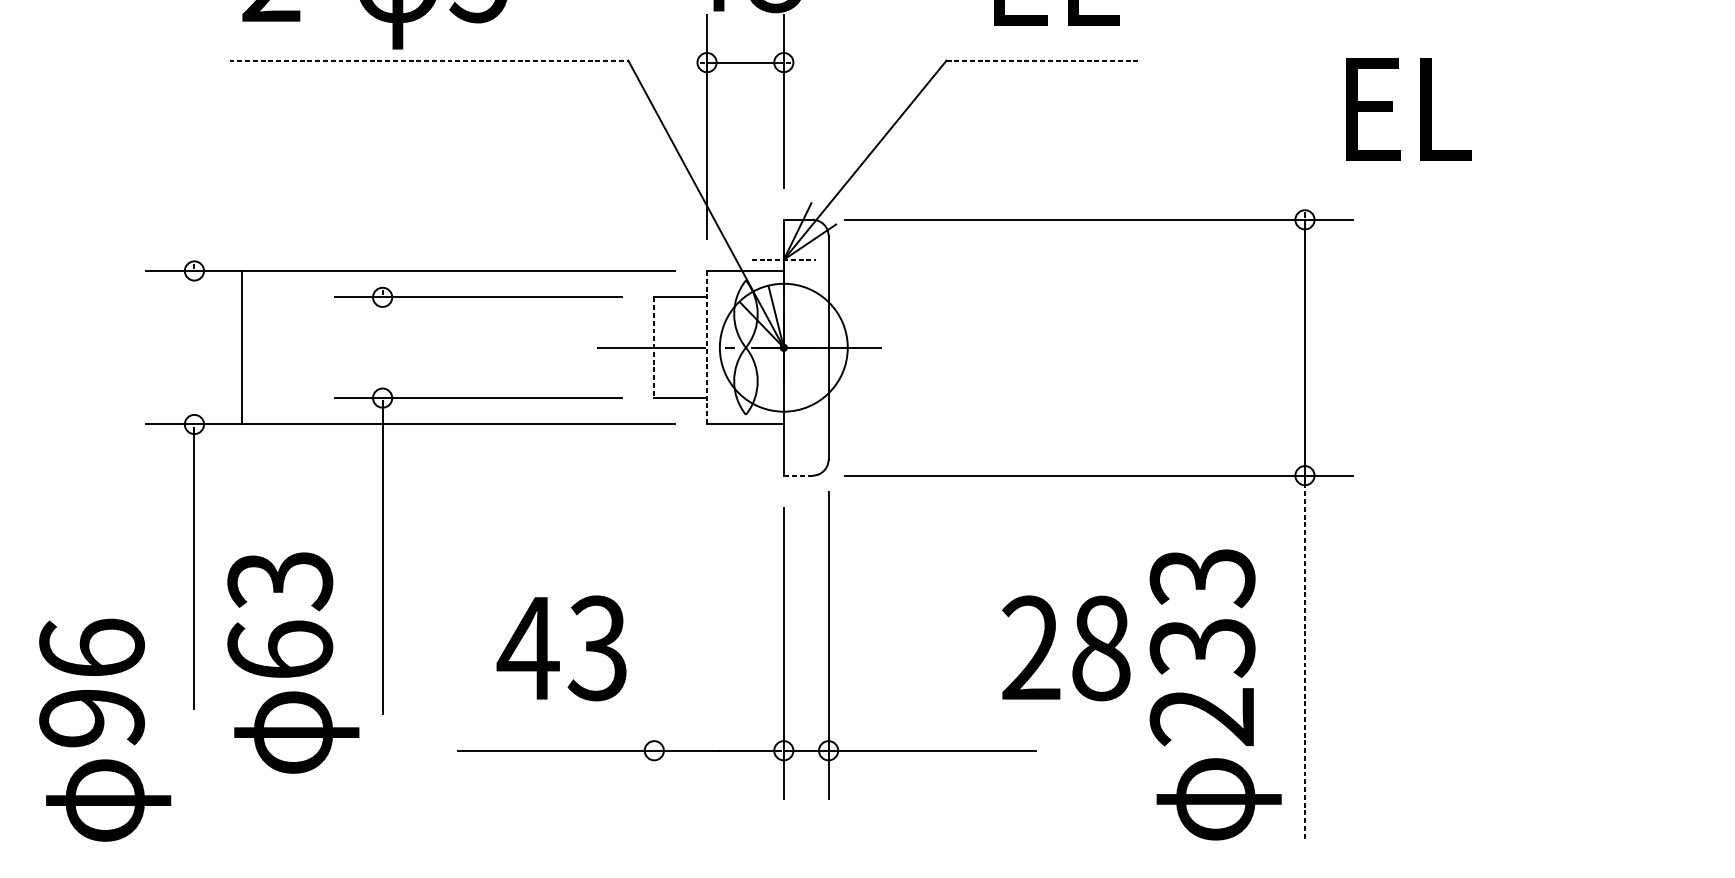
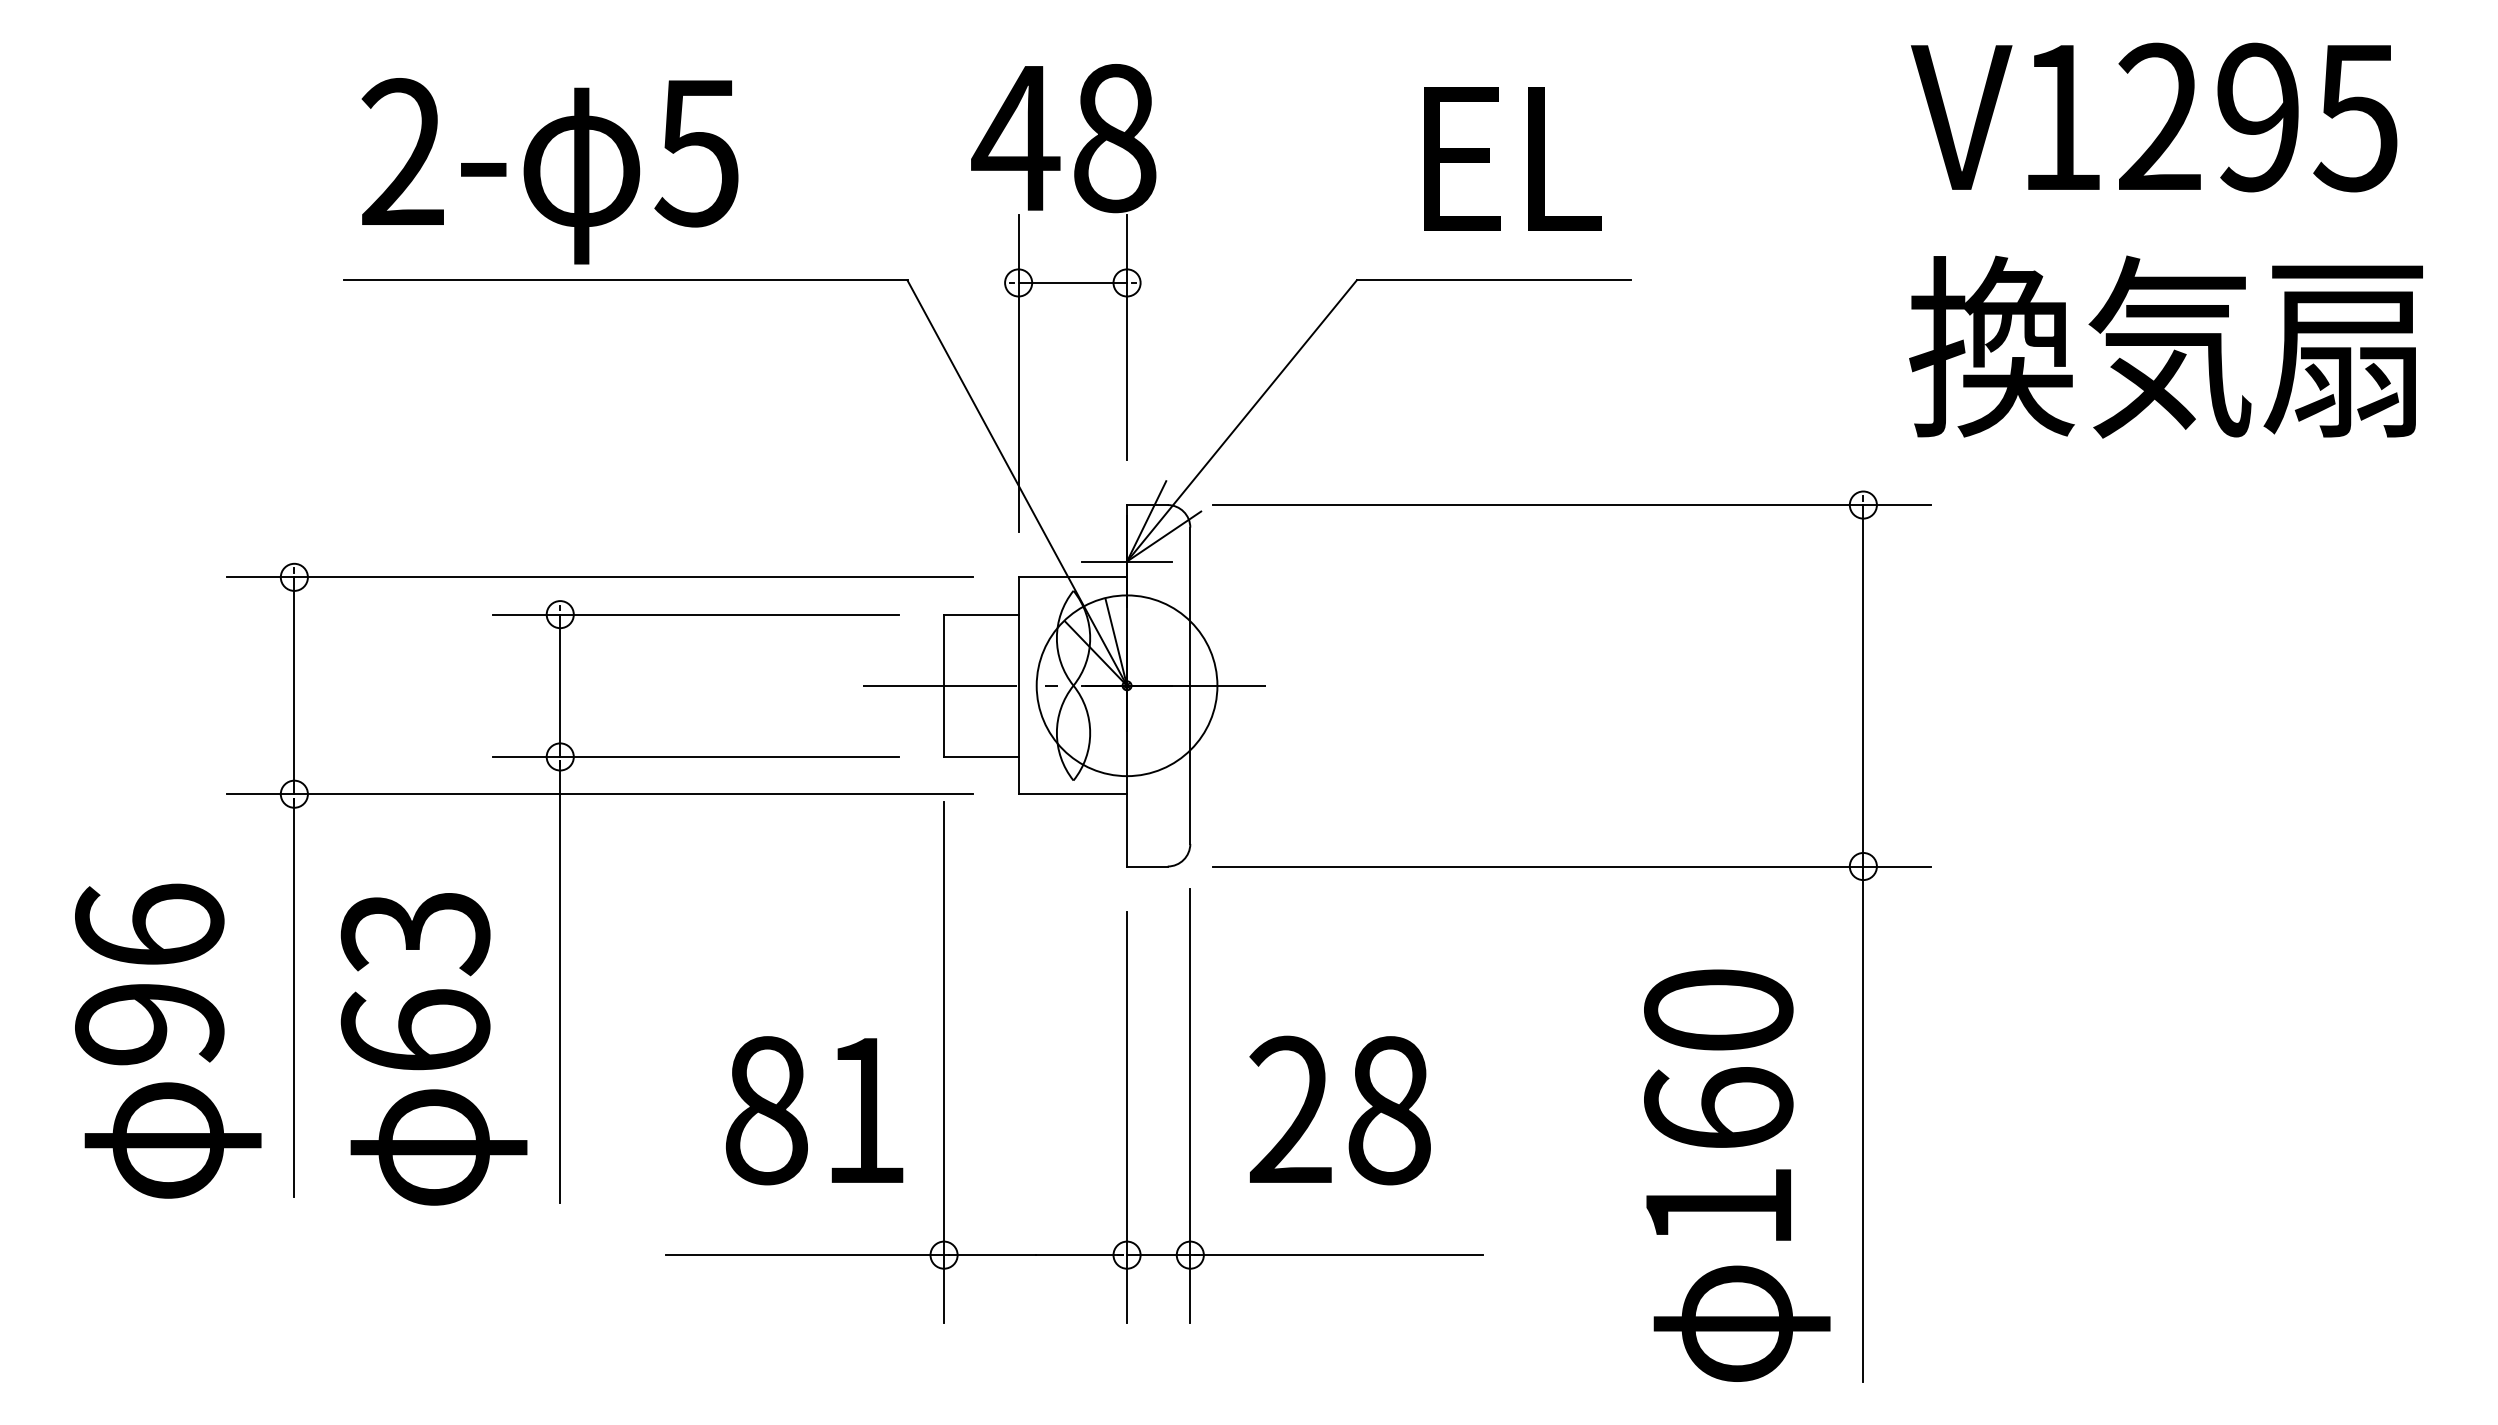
line: (428, 60) -> (625, 280), dashed -> solid
line: (1043, 60) -> (1494, 280), dashed -> solid
text: (1518, 107) -> (2165, 346), EL -> 換気扇
line: (784, 259) -> (1127, 561), dashed -> solid
line: (241, 347) -> (294, 685), moved
line: (382, 347) -> (560, 685), added
line: (654, 348) -> (944, 686), dashed -> solid
line: (706, 348) -> (1018, 686), dashed -> solid
line: (797, 475) -> (1146, 866), dashed -> solid
line: (654, 614) -> (944, 1062), added
text: (1202, 646) -> (1718, 1108), 233 -> 160
text: (561, 648) -> (812, 1110), 43 -> 81
text: (1065, 648) -> (1339, 1110), moved
line: (1305, 658) -> (1863, 1124), dashed -> solid
text: (292, 663) -> (433, 1049), moved
text: (105, 729) -> (168, 1040), moved

